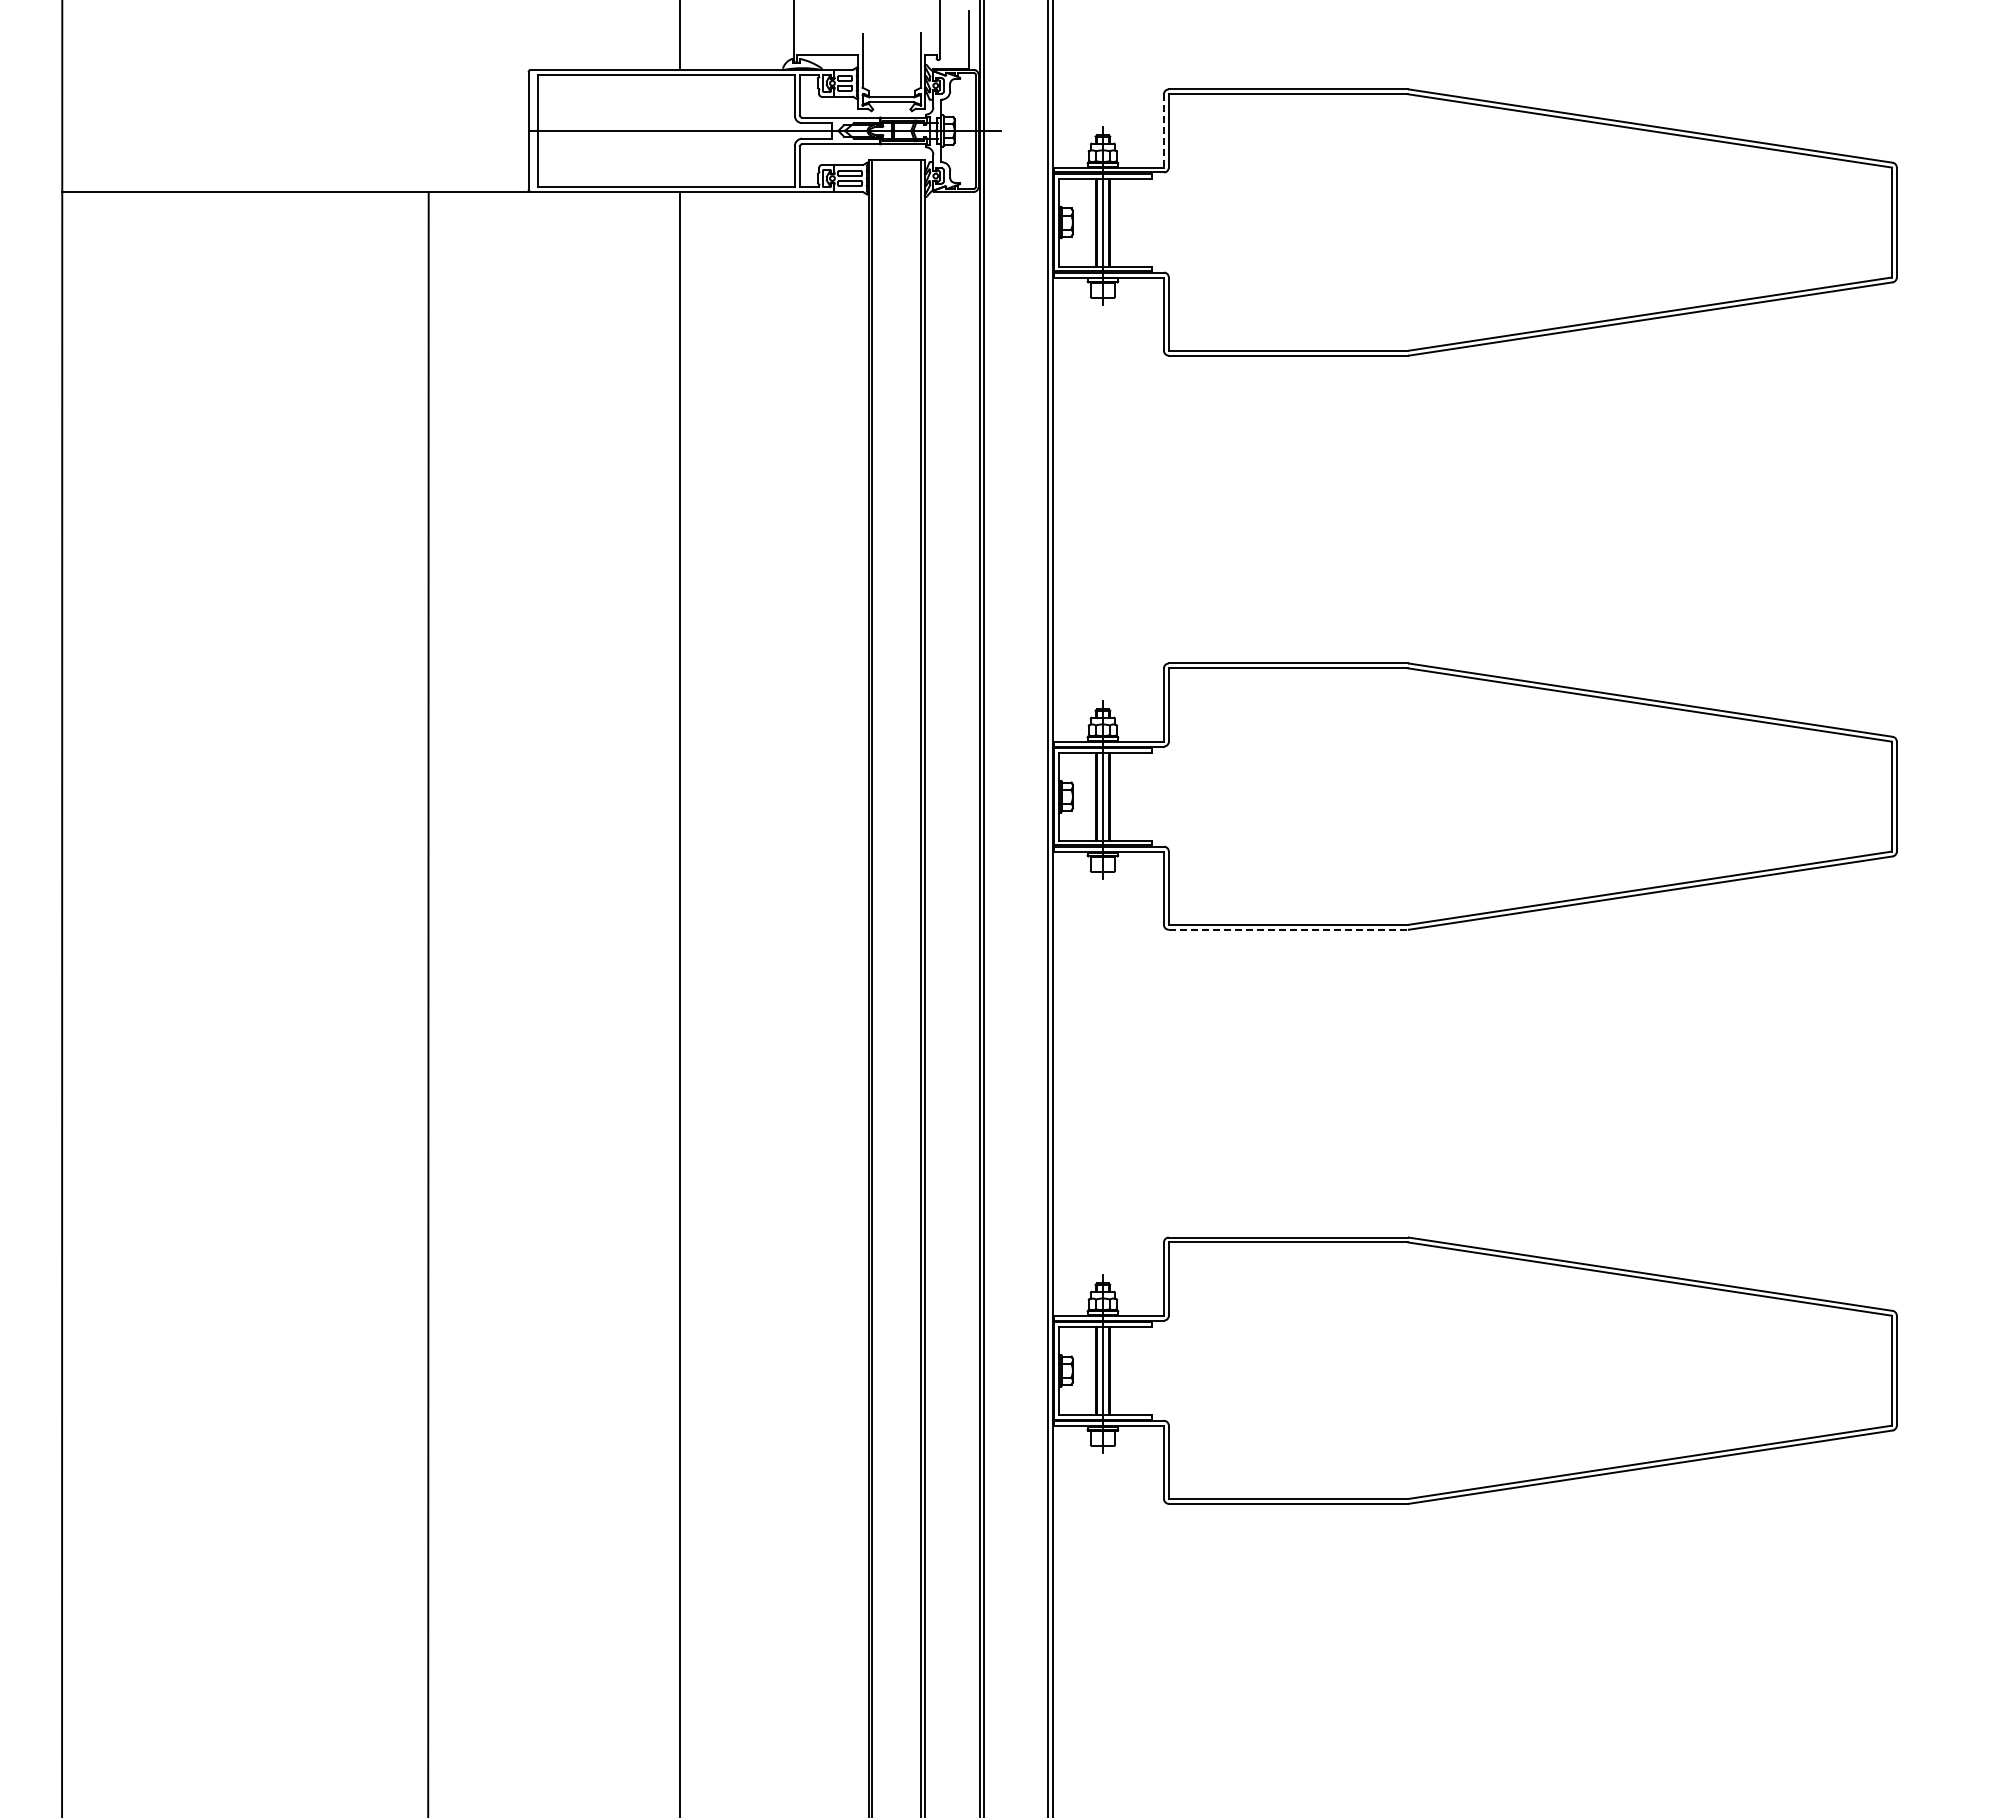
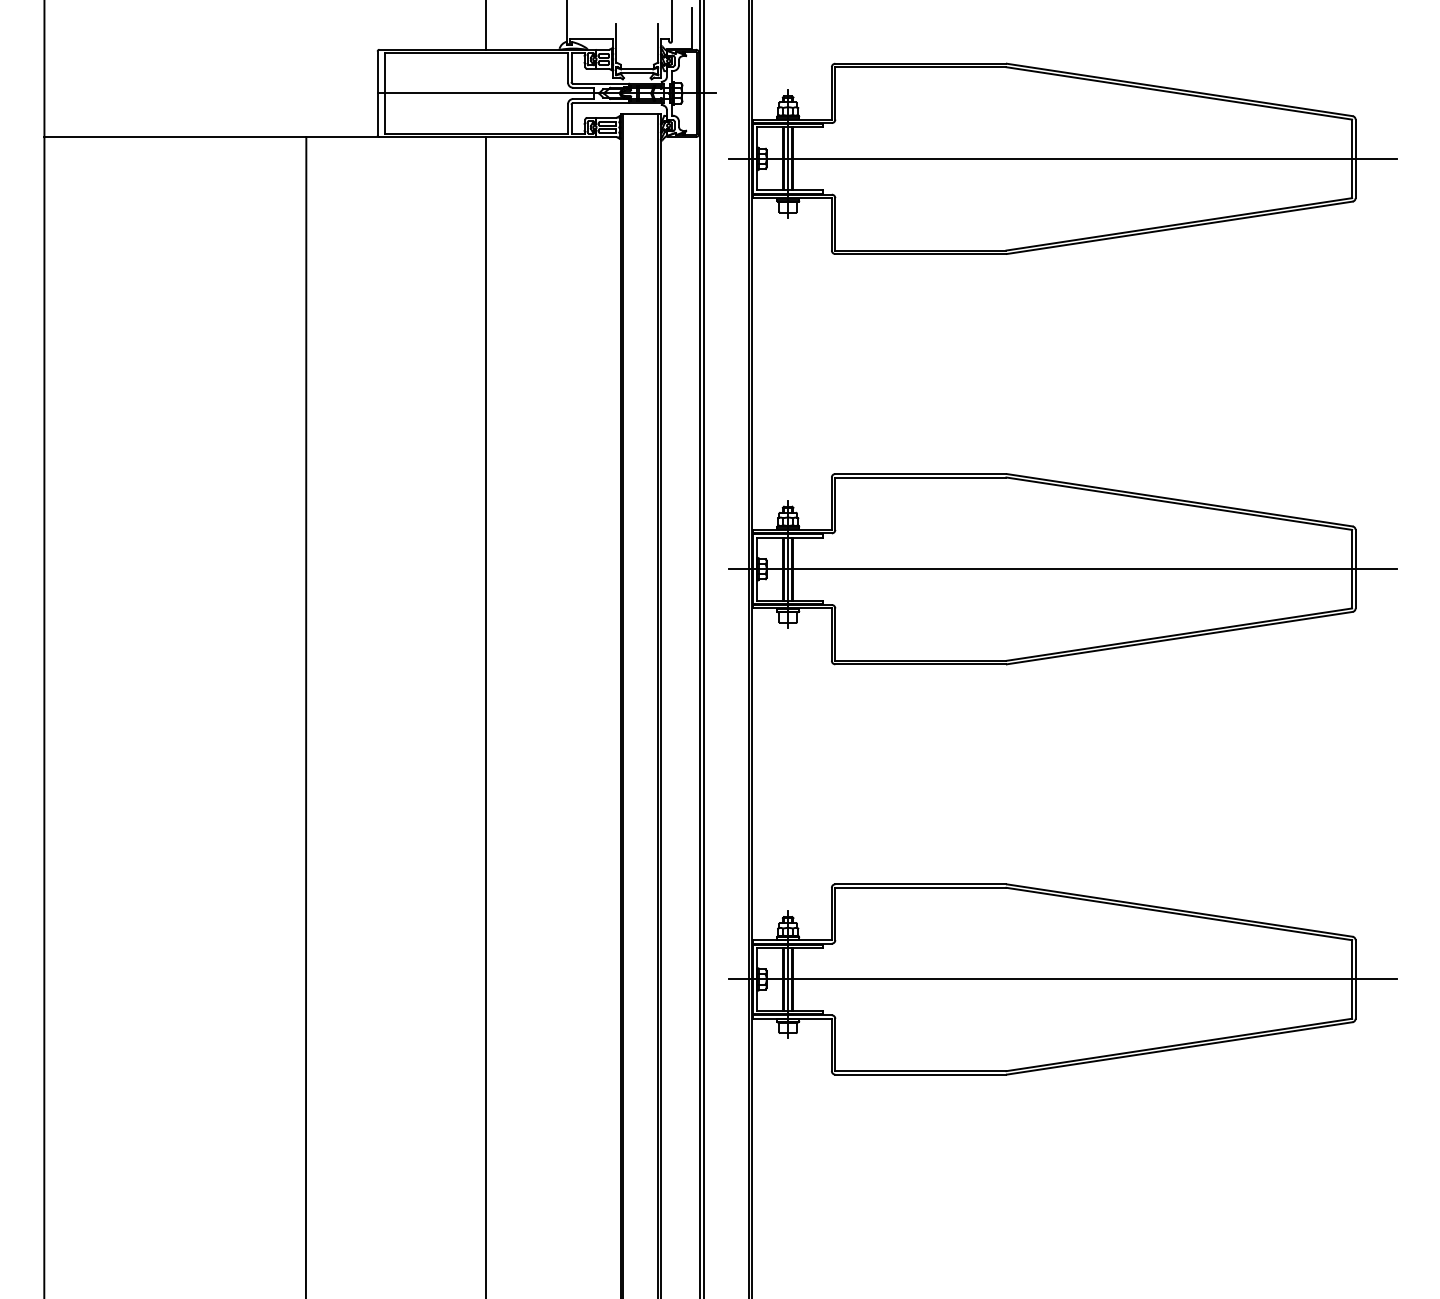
line: (1163, 130) -> (831, 93), dashed -> solid
line: (1486, 222) -> (1062, 158), added
line: (1486, 796) -> (1062, 569), added
line: (1288, 929) -> (920, 664), dashed -> solid
line: (1486, 1370) -> (1062, 979), added

